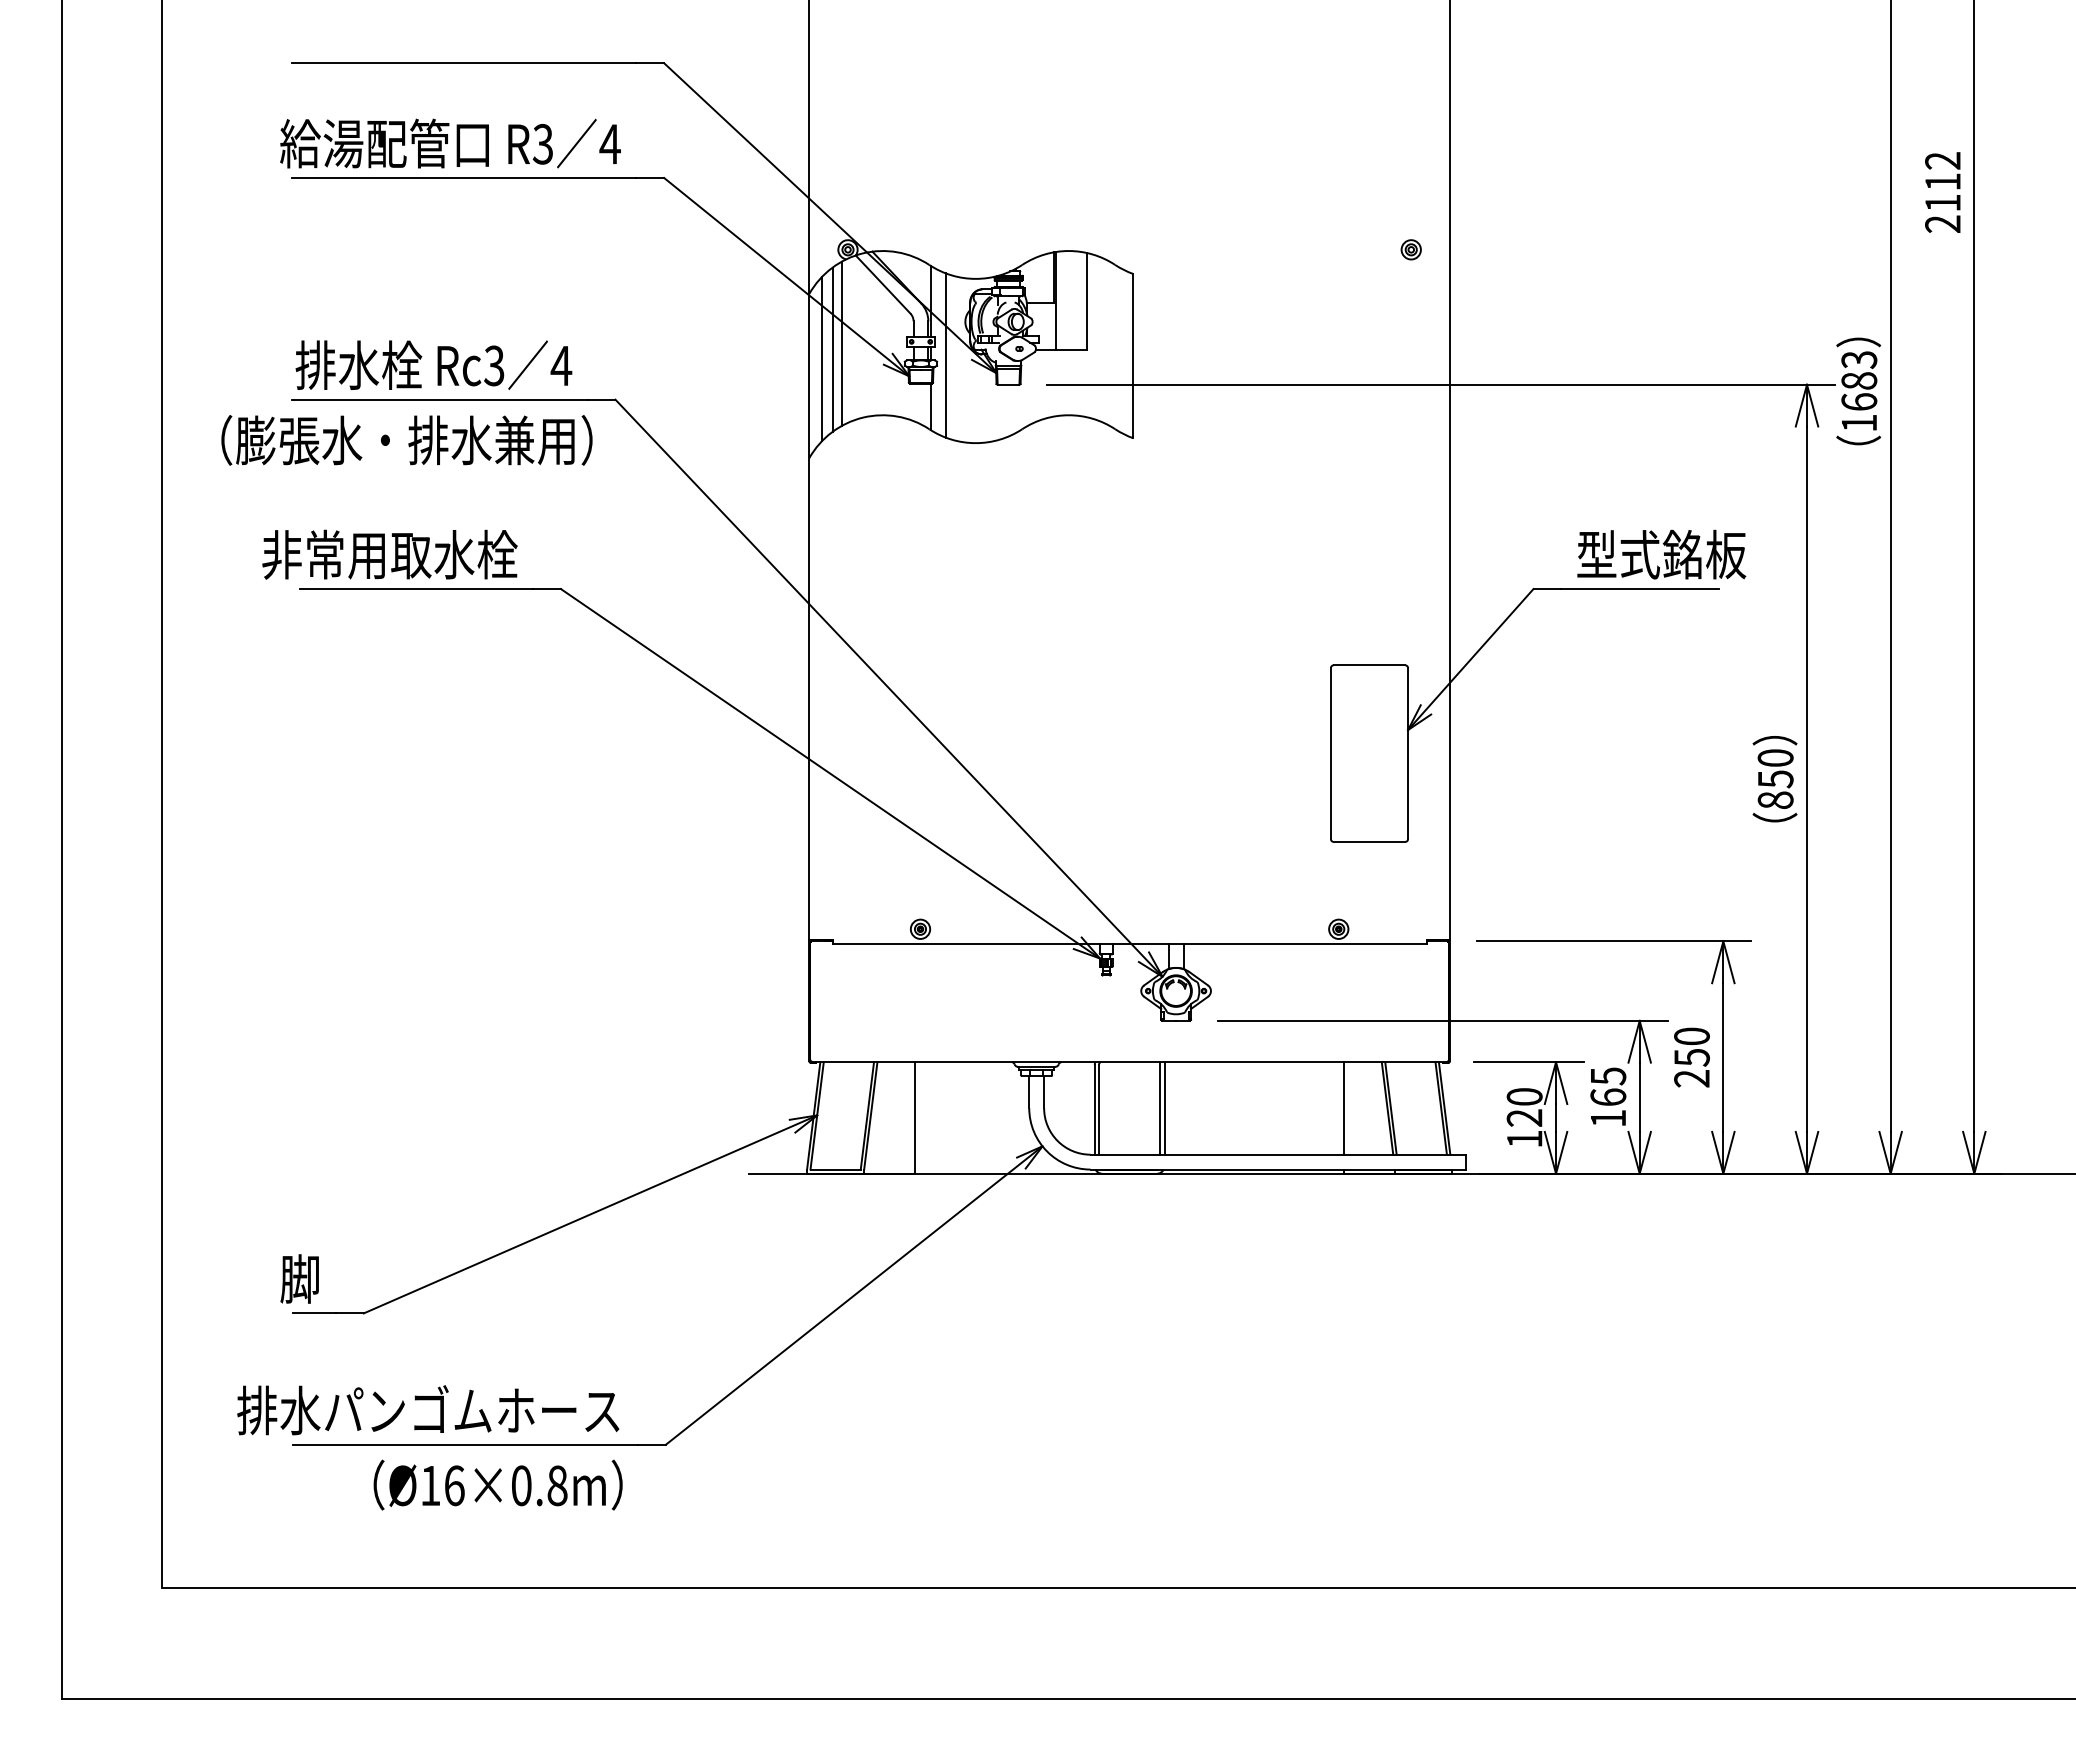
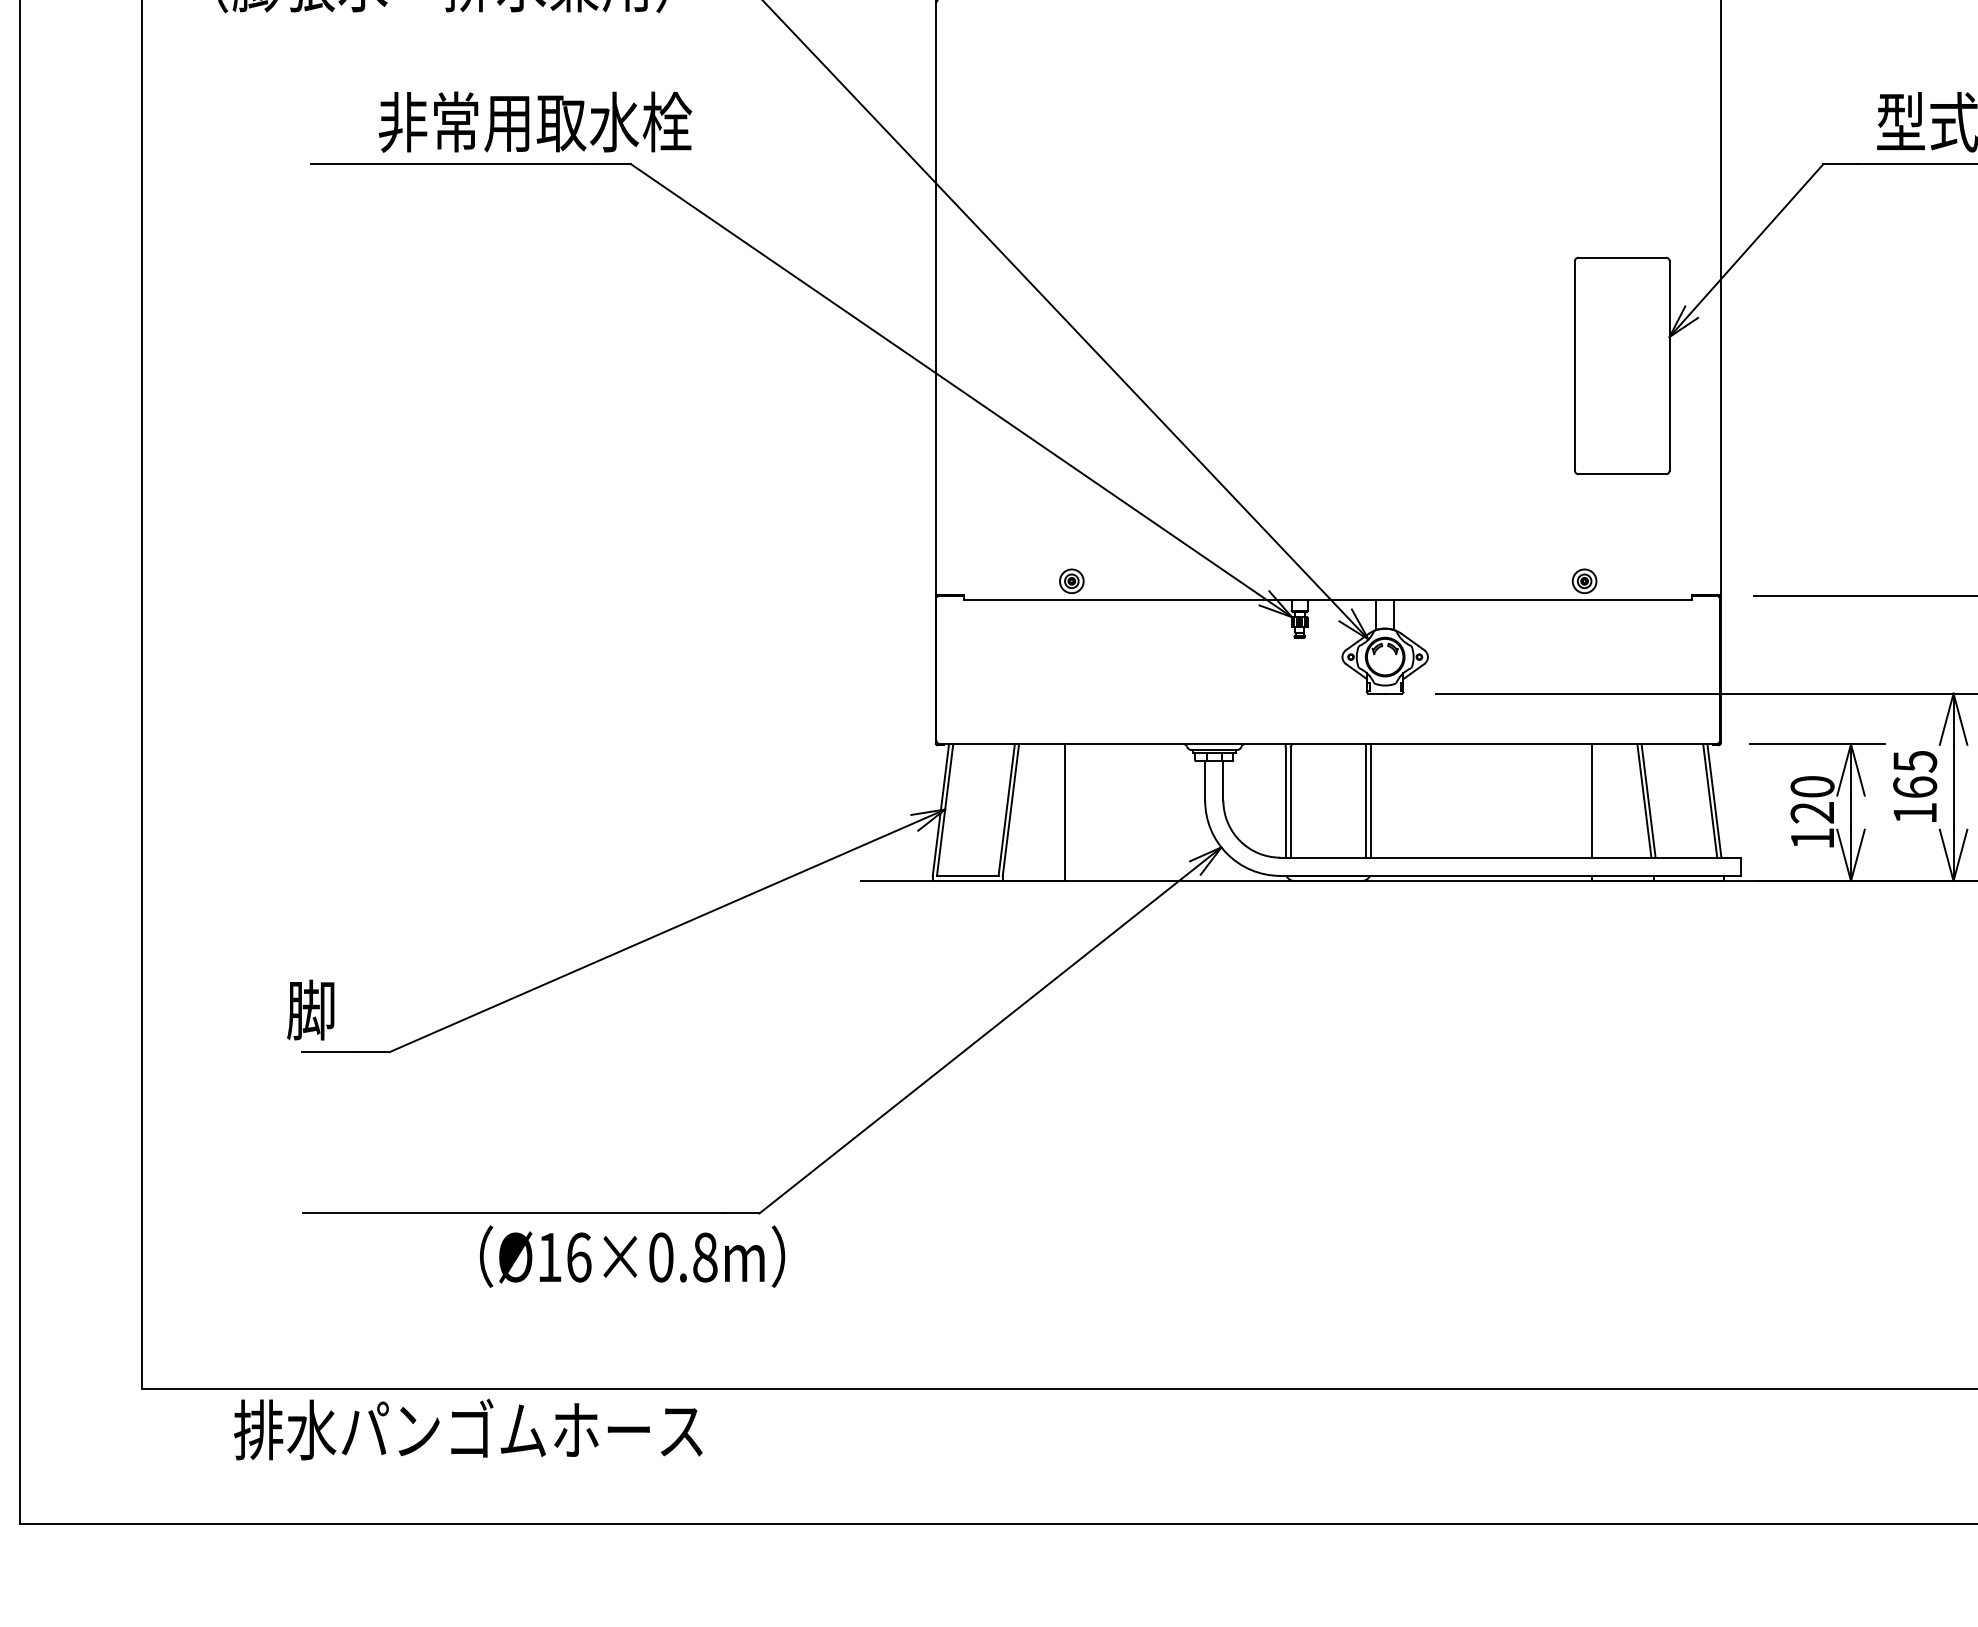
text: (389, 554) -> (534, 121), moved
text: (428, 1410) -> (468, 1429), moved
text: (497, 1484) -> (631, 1255), moved

